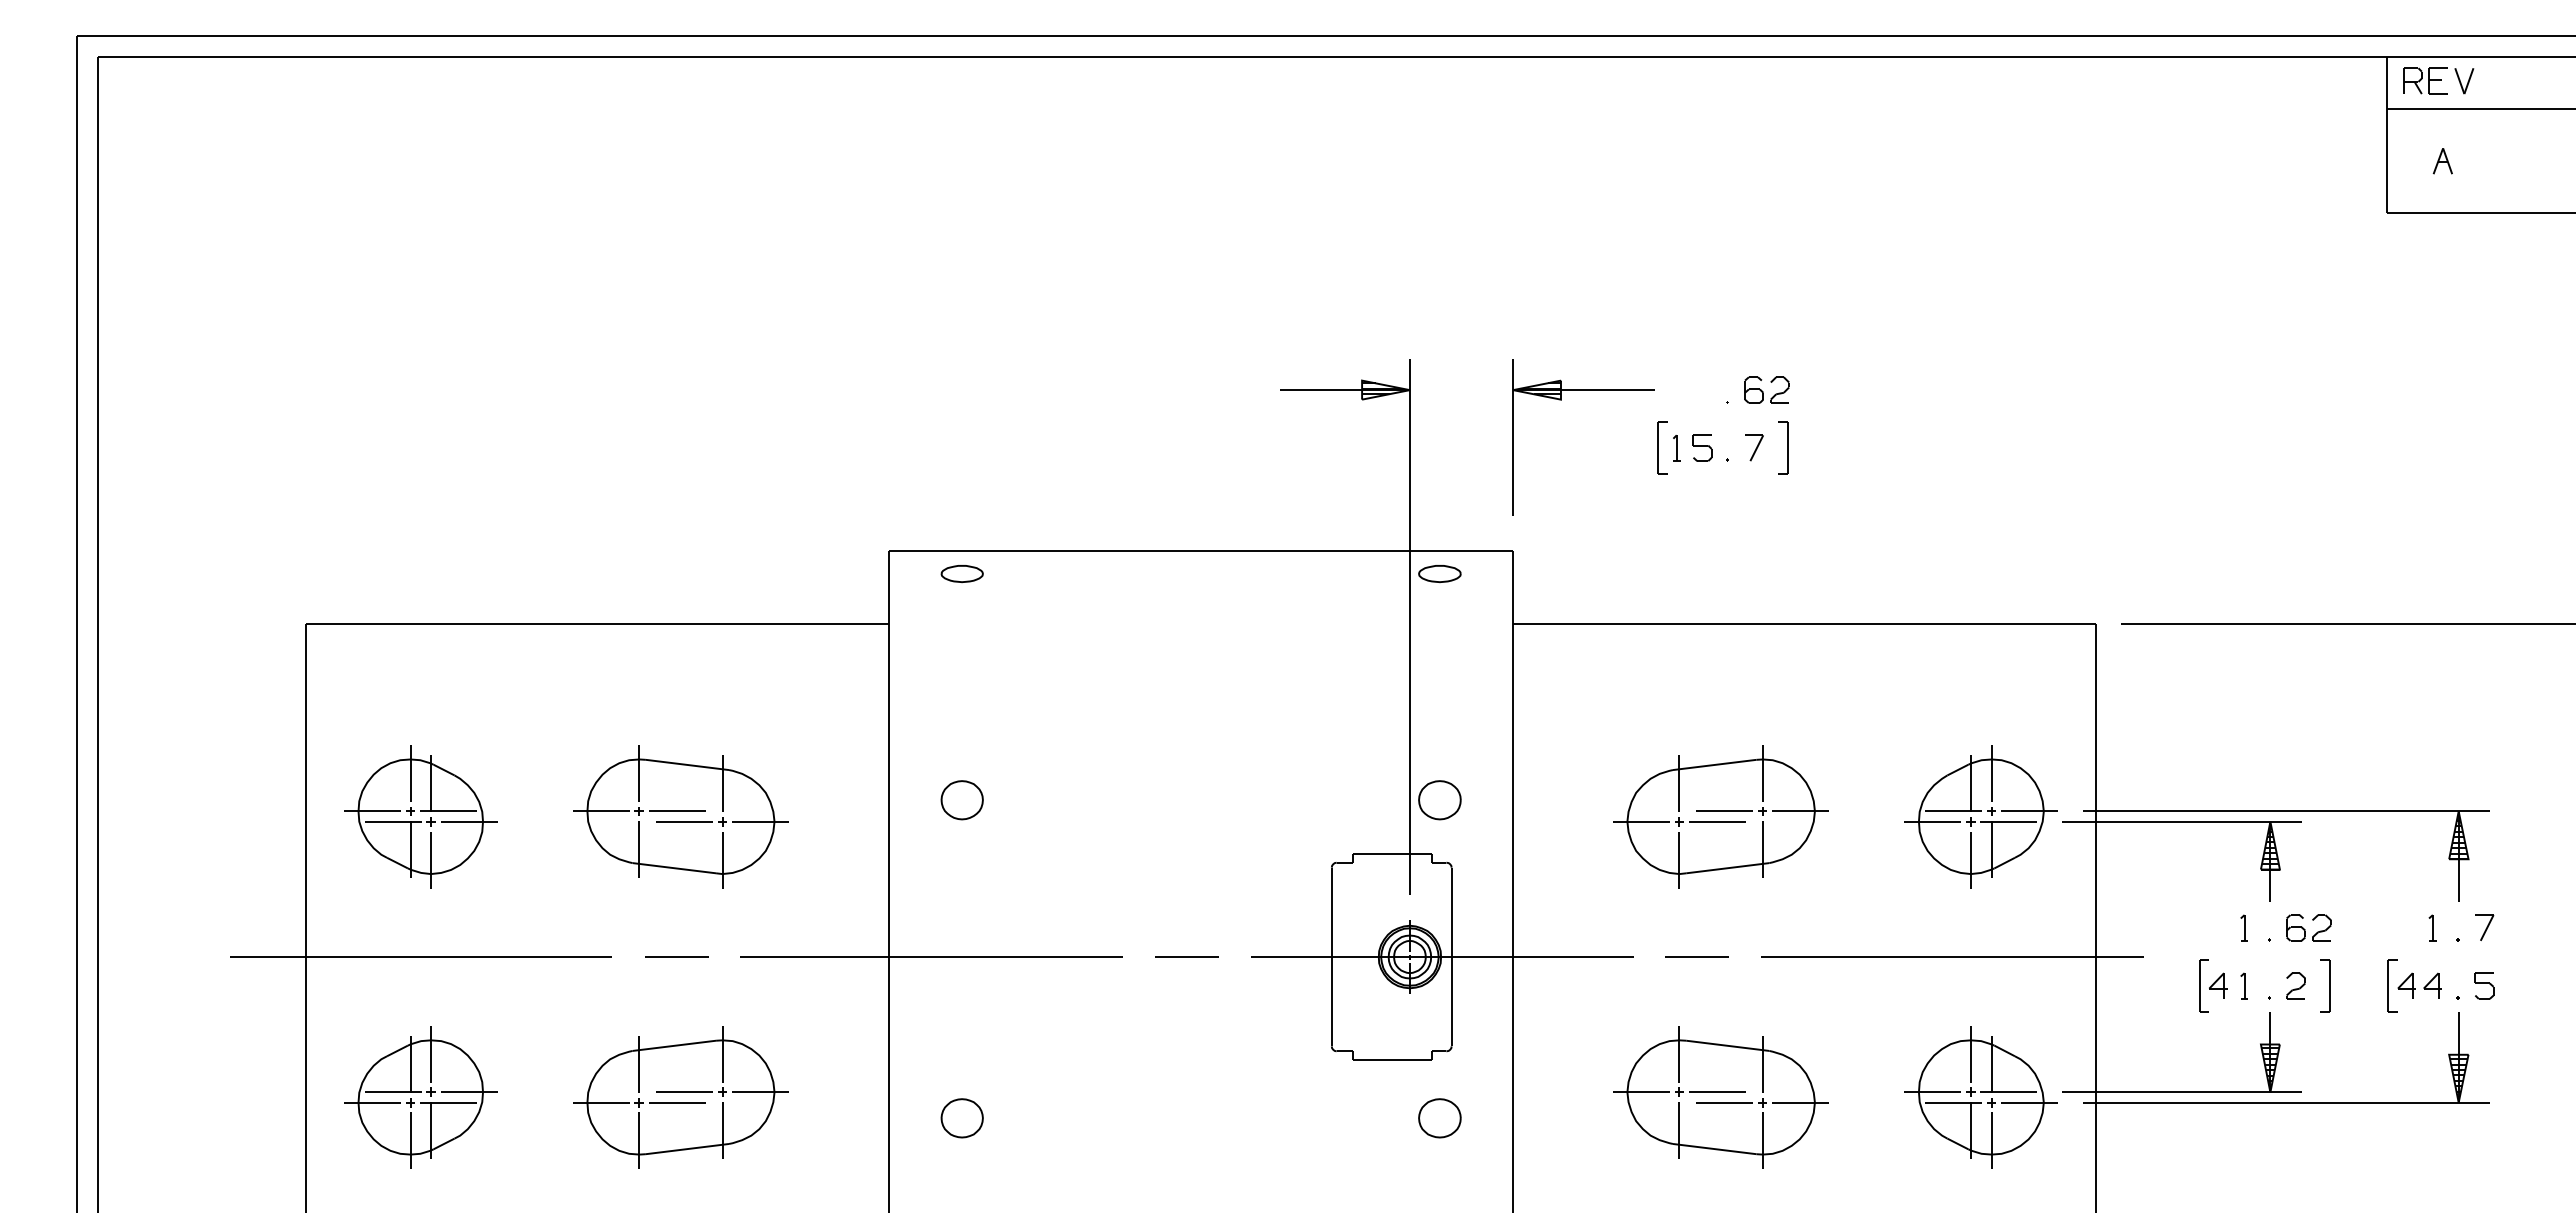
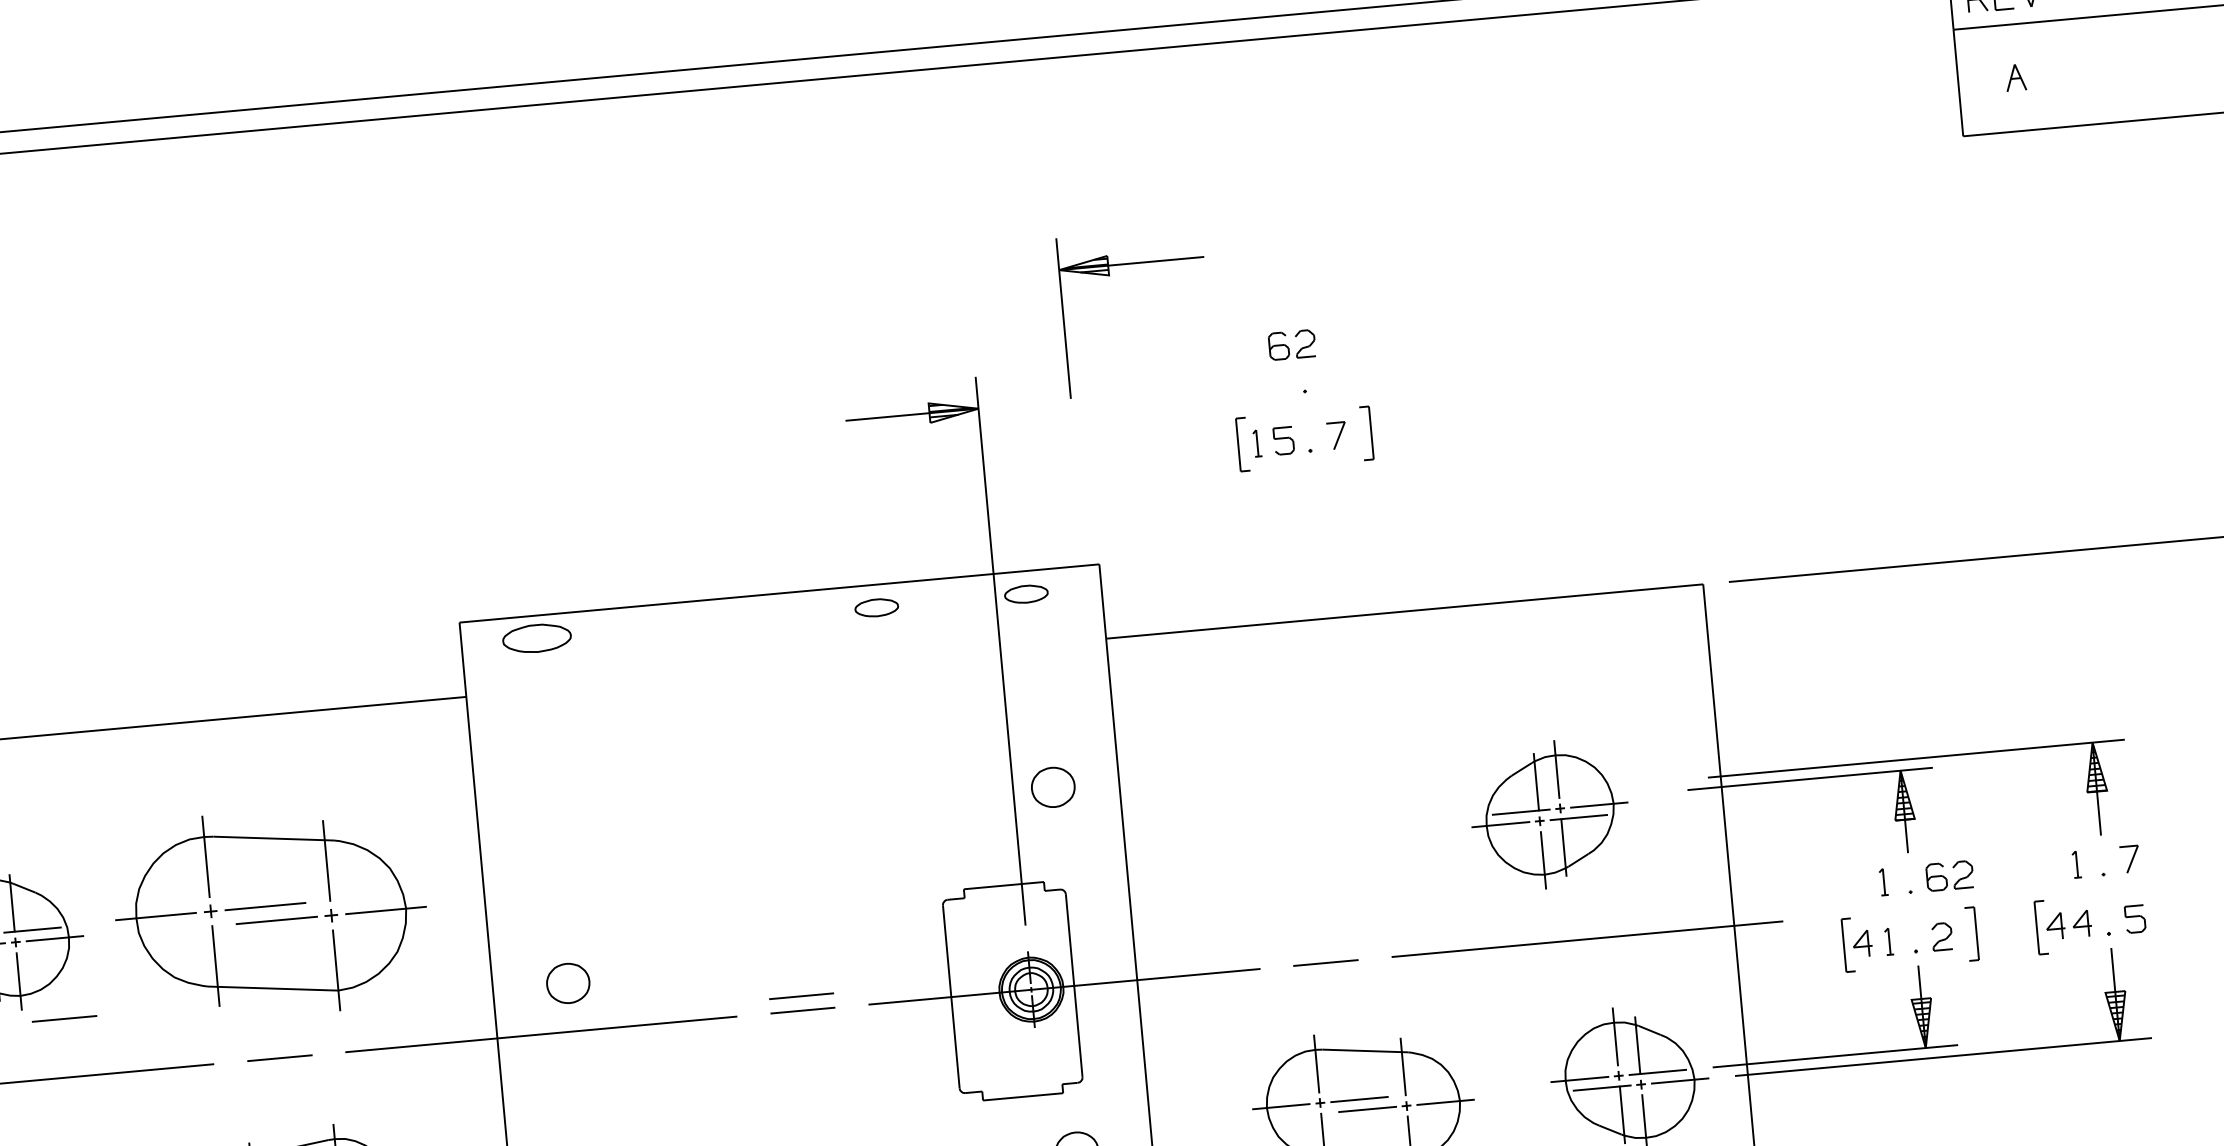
part: (1766, 389) -> (1291, 344), moved
part: (1561, 400) -> (1109, 276), moved
part: (961, 574) -> (536, 639), size x1.6
part: (1293, 574) -> (876, 608), added
part: (961, 800) -> (567, 983), moved
part: (1439, 800) -> (1052, 787), moved
part: (680, 816) -> (270, 913), size x1.4
part: (1720, 816) -> (1336, 816), removed
part: (1980, 816) -> (1549, 814), moved
line: (471, 899) -> (64, 1018), added
line: (1186, 942) -> (801, 995), added

